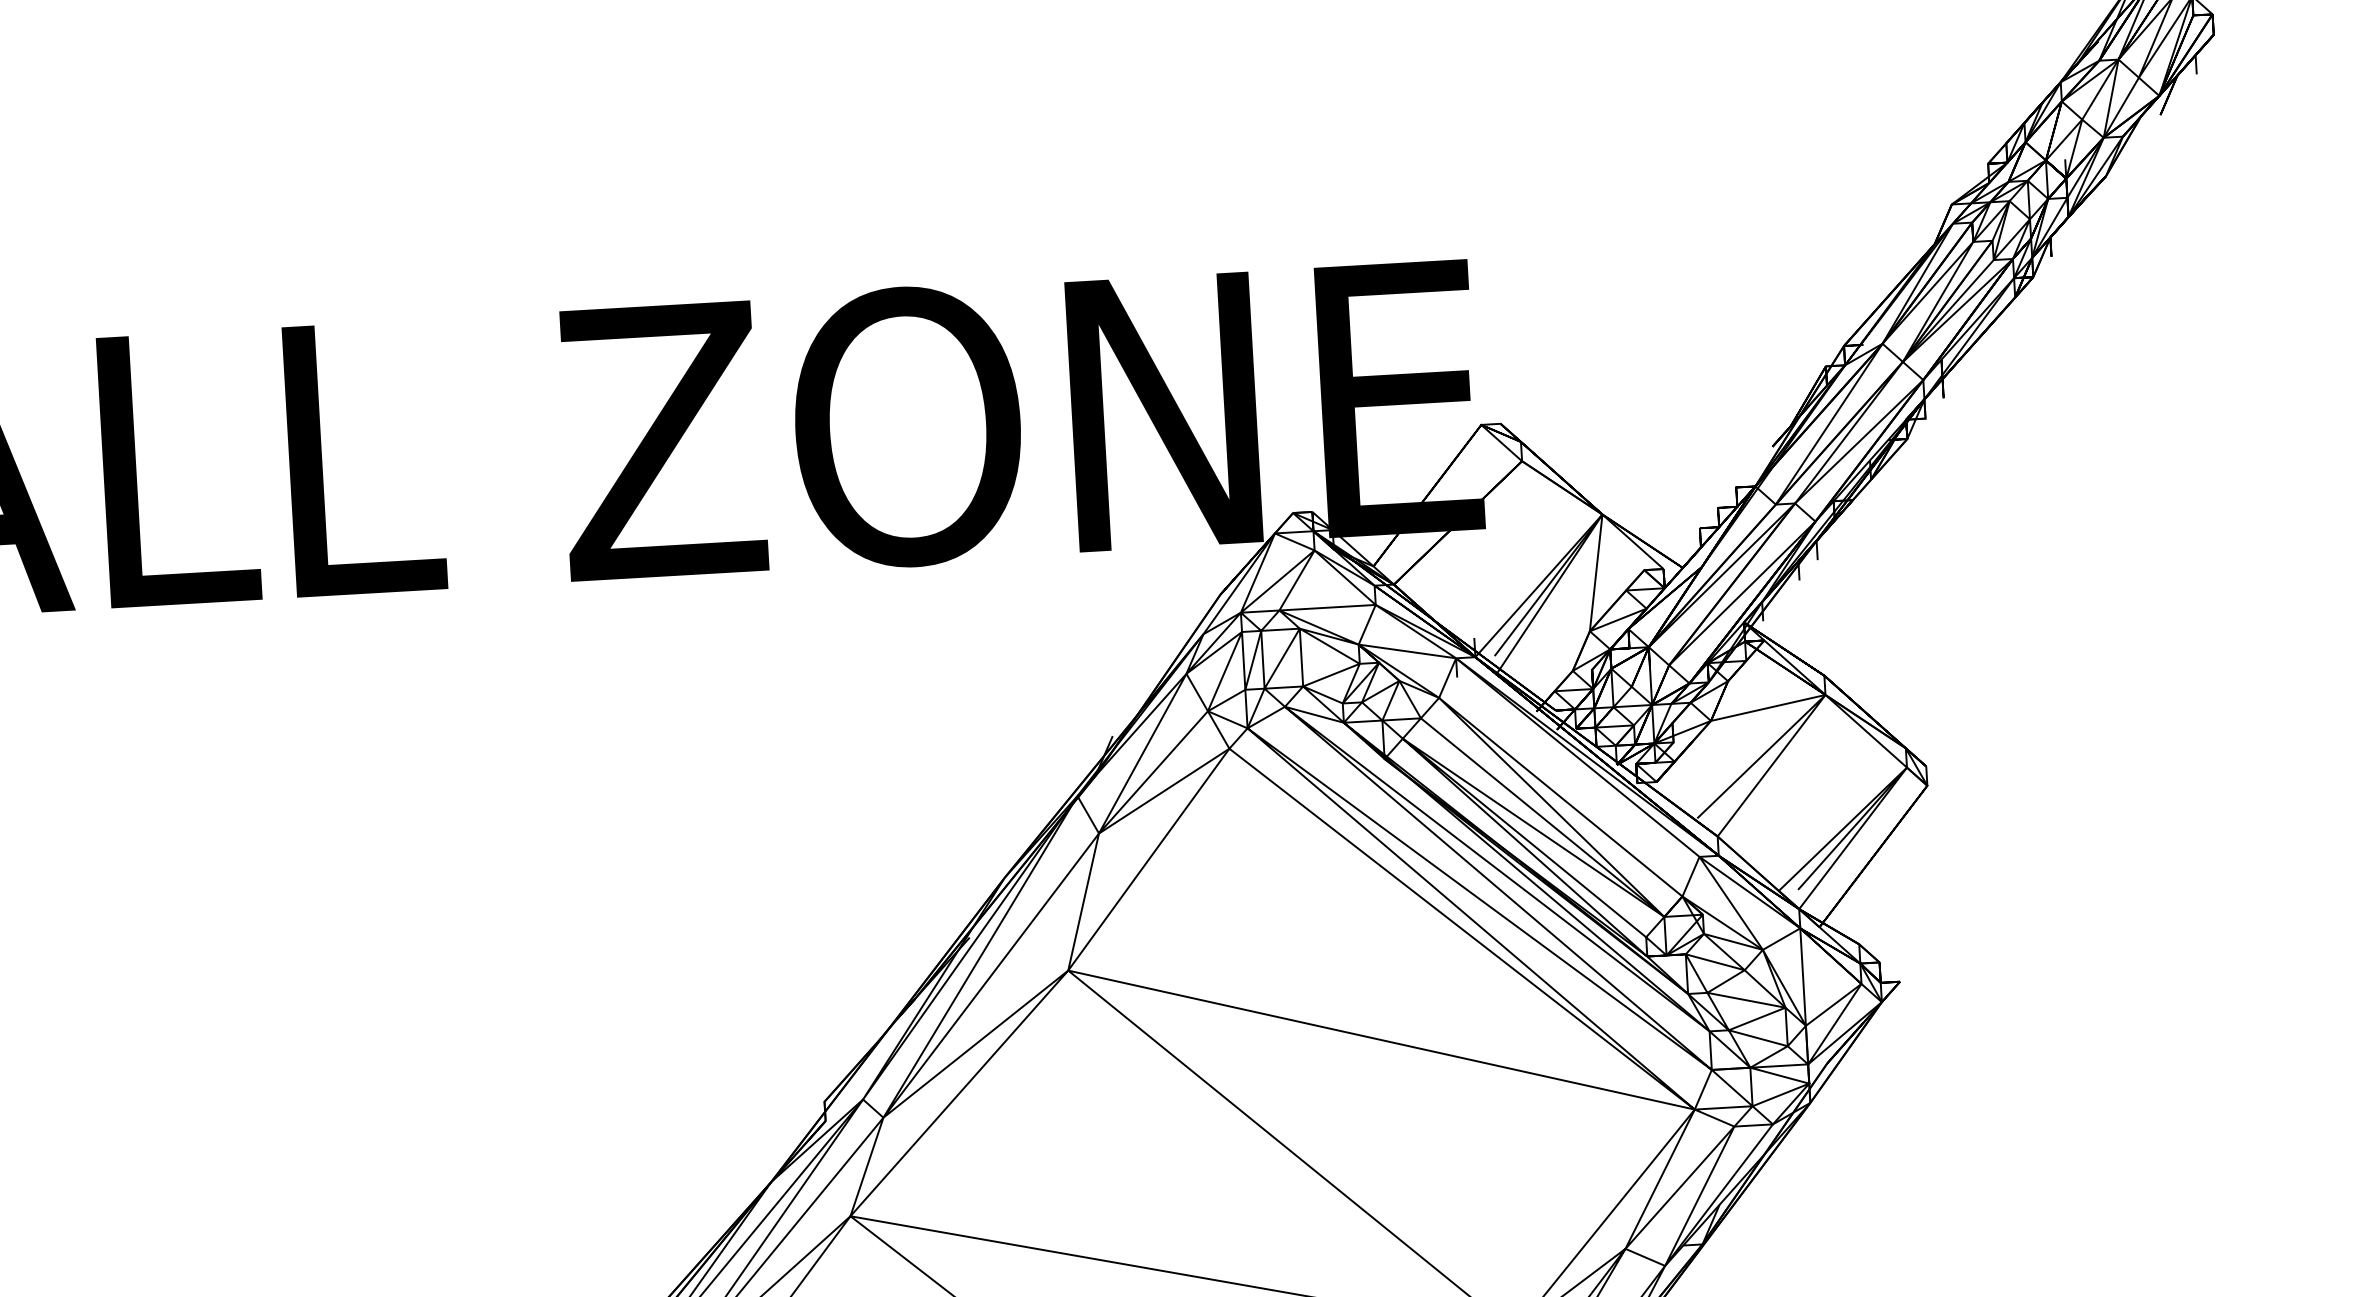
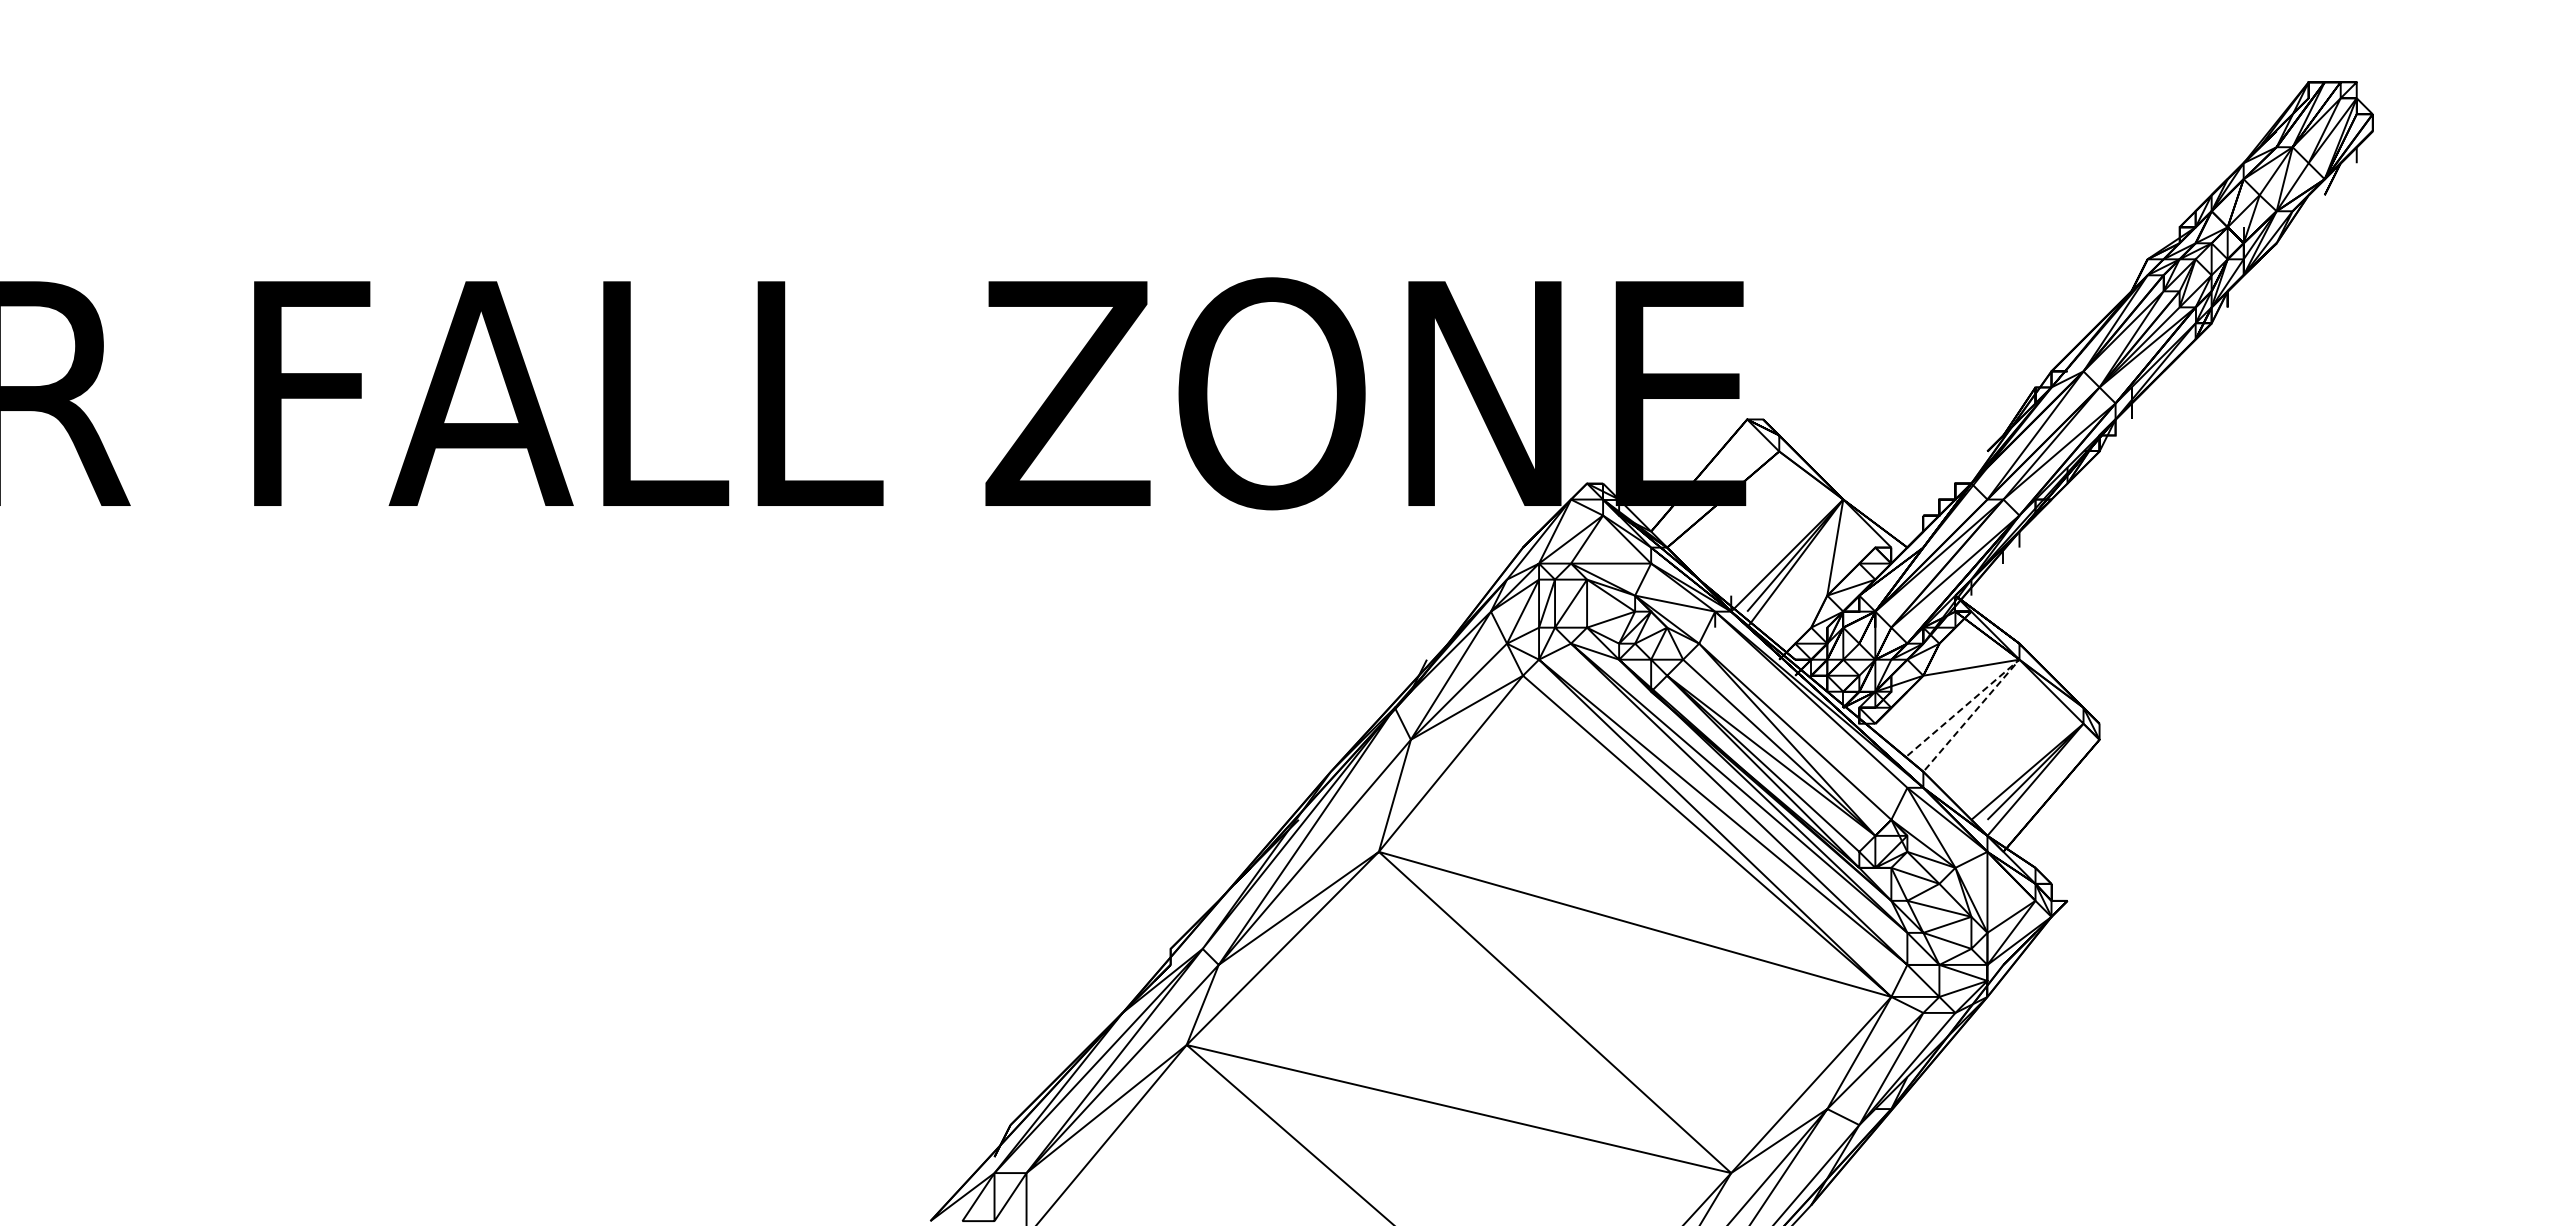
line: (1825, 694) -> (2019, 659), solid -> dashed

